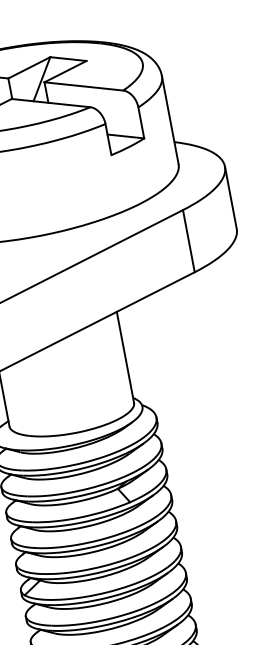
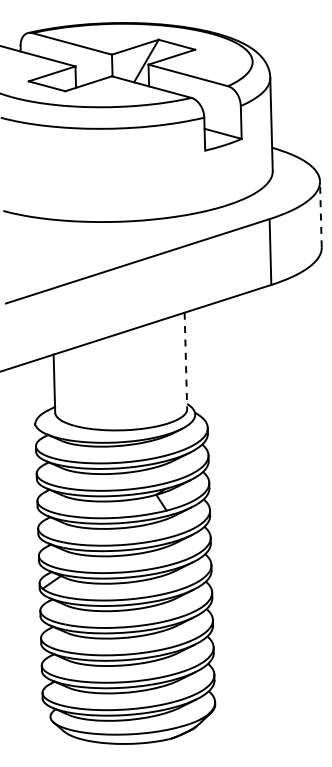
line: (230, 197) -> (320, 214), solid -> dashed
line: (125, 357) -> (185, 361), solid -> dashed

